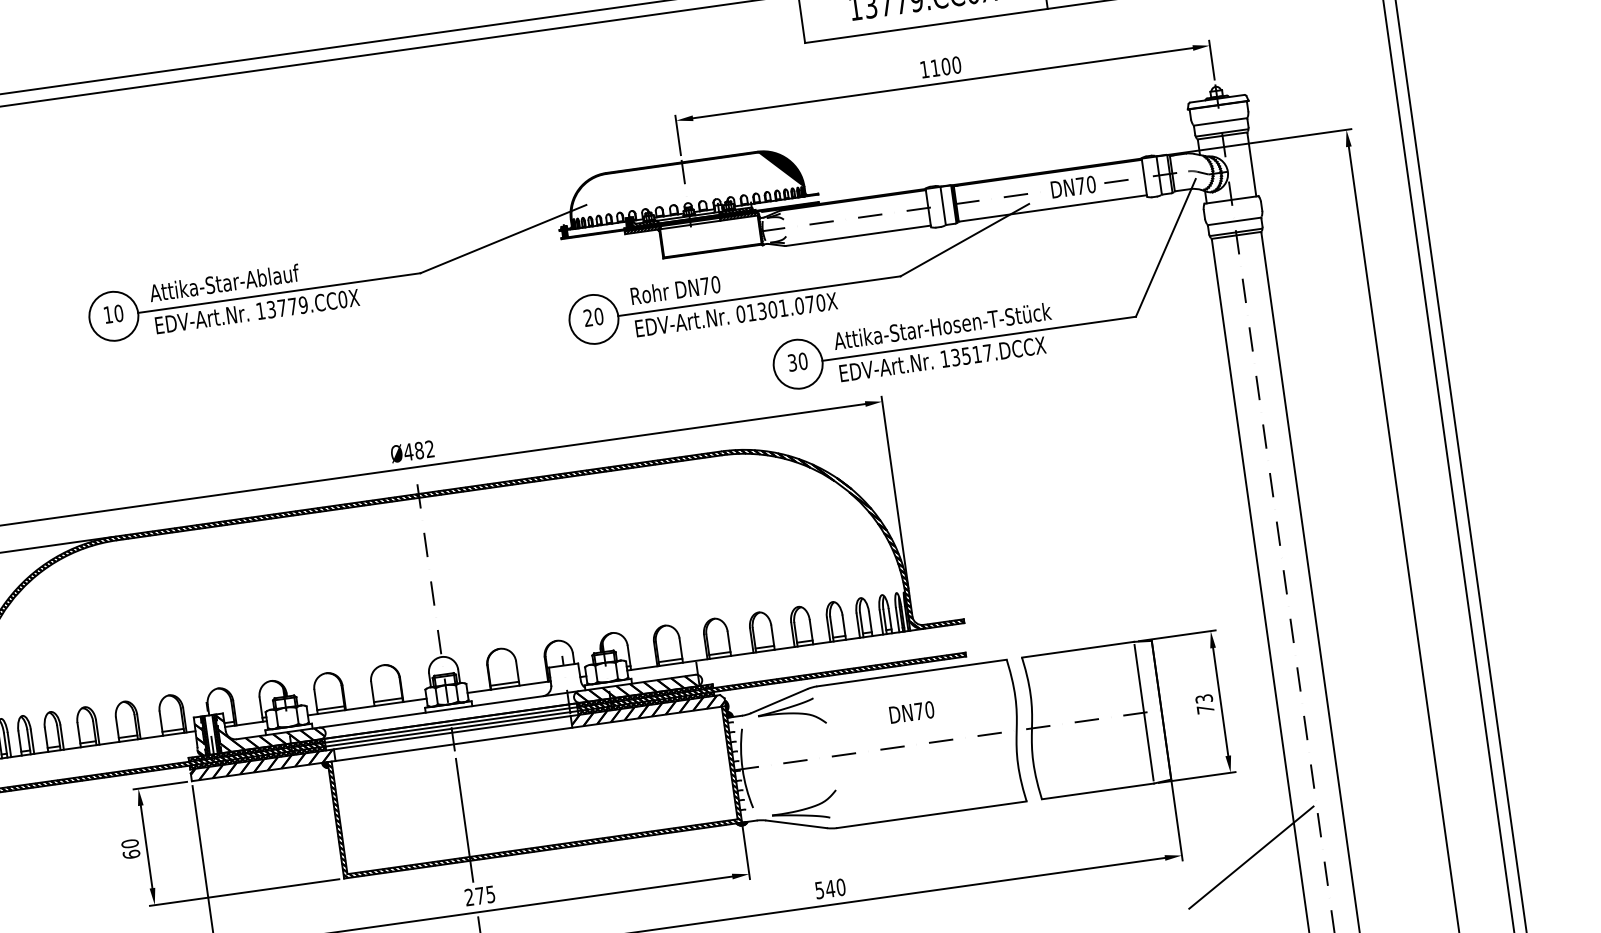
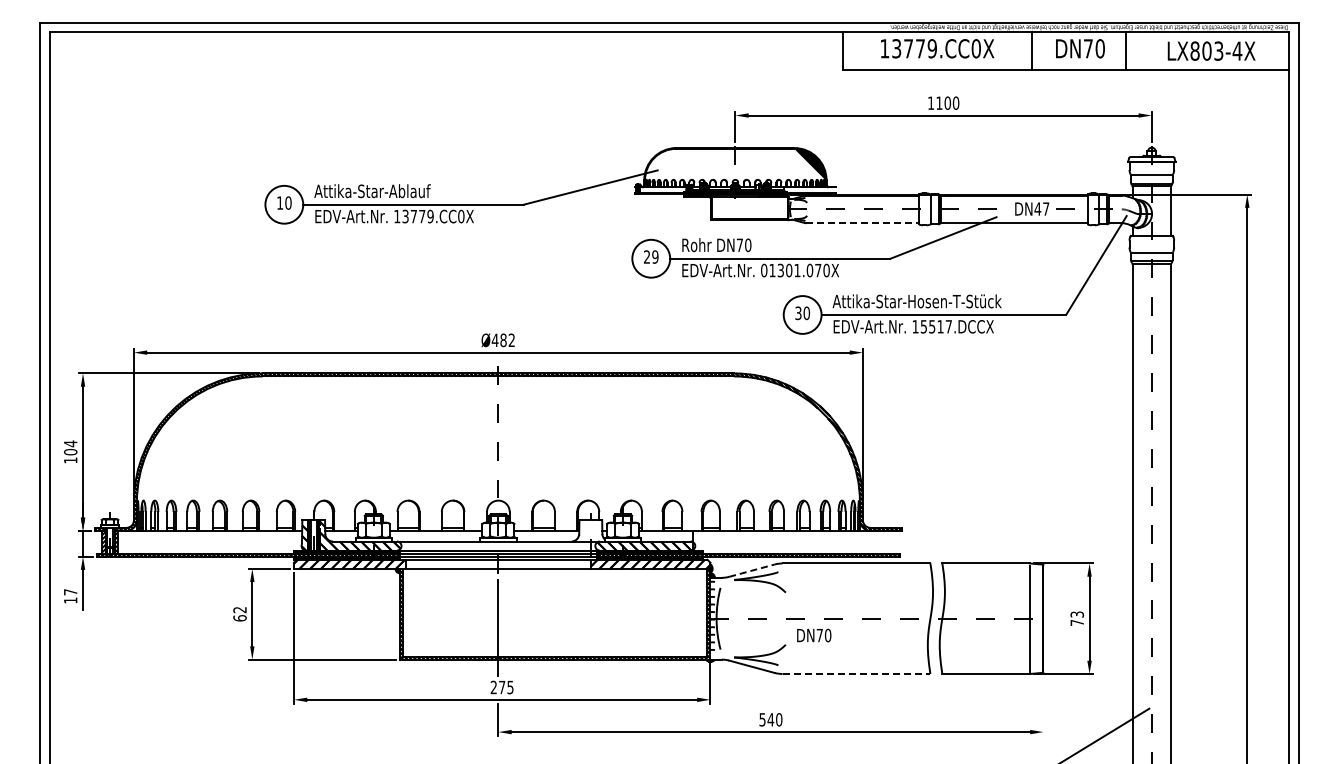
text: (1085, 184) -> (1041, 208), DN70 -> DN47
line: (859, 236) -> (863, 223), solid -> dashed
text: (599, 315) -> (655, 256), 20 -> 29
text: (955, 357) -> (923, 326), 13517.DCCX -> 15517.DCCX
line: (778, 701) -> (751, 570), solid -> dashed
text: (912, 712) -> (814, 635), moved
line: (931, 815) -> (856, 674), solid -> dashed
line: (1177, 821) -> (1043, 705), removed
text: (129, 843) -> (239, 609), 60 -> 62

